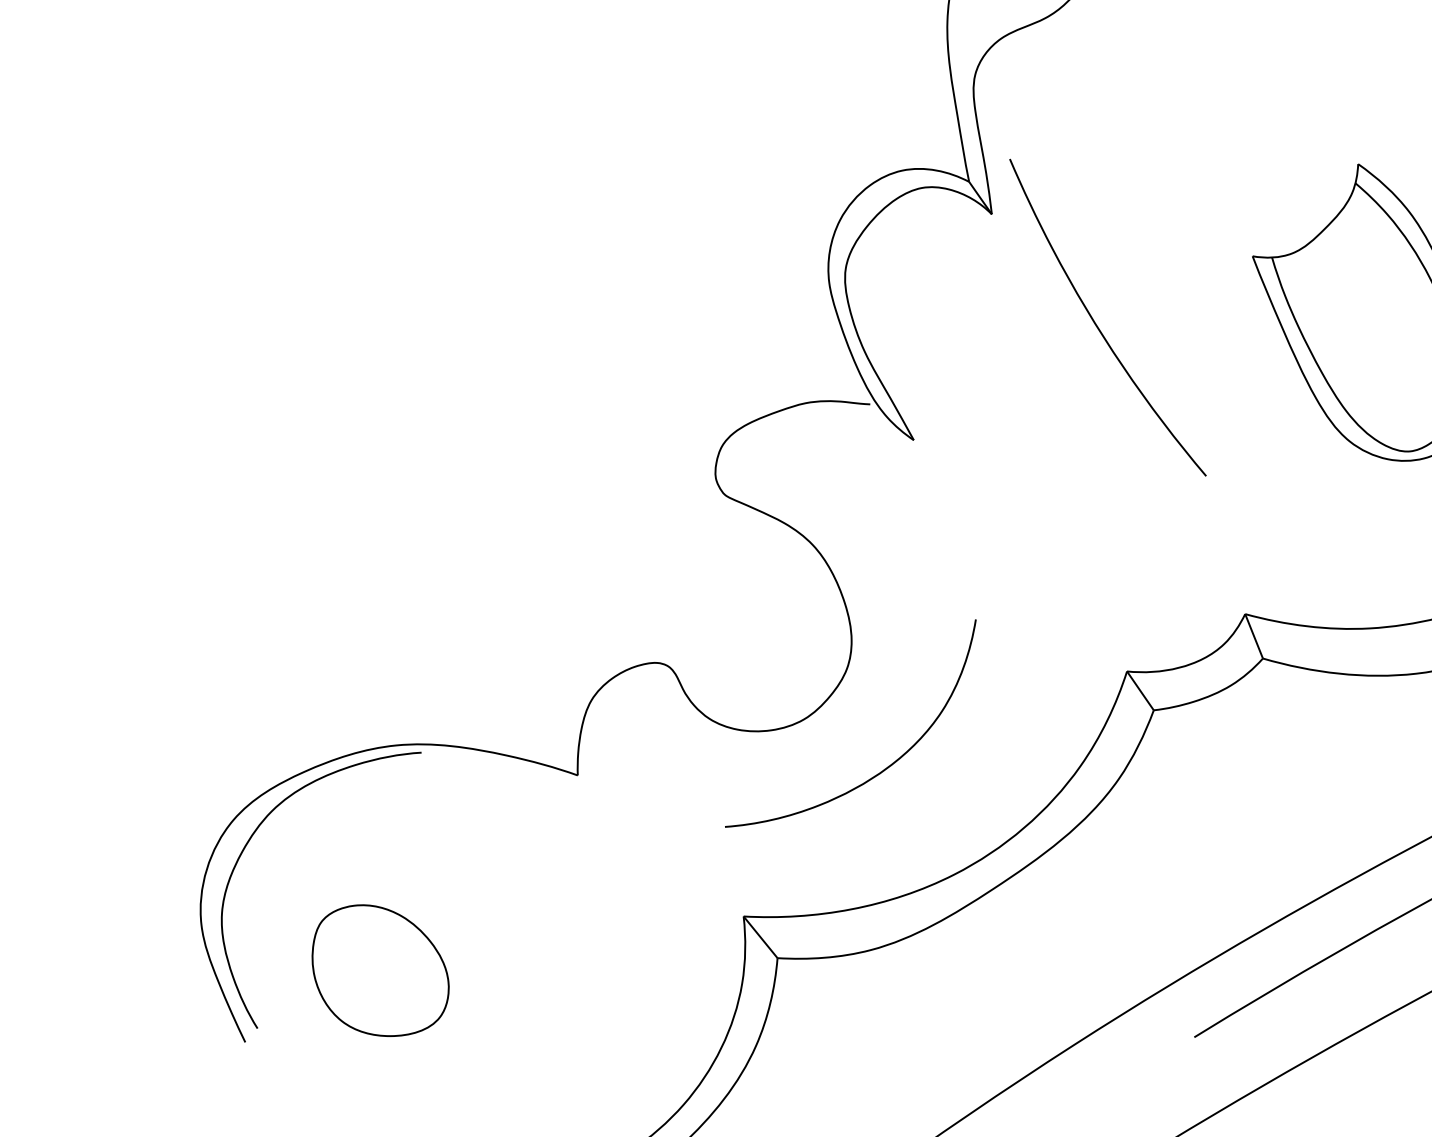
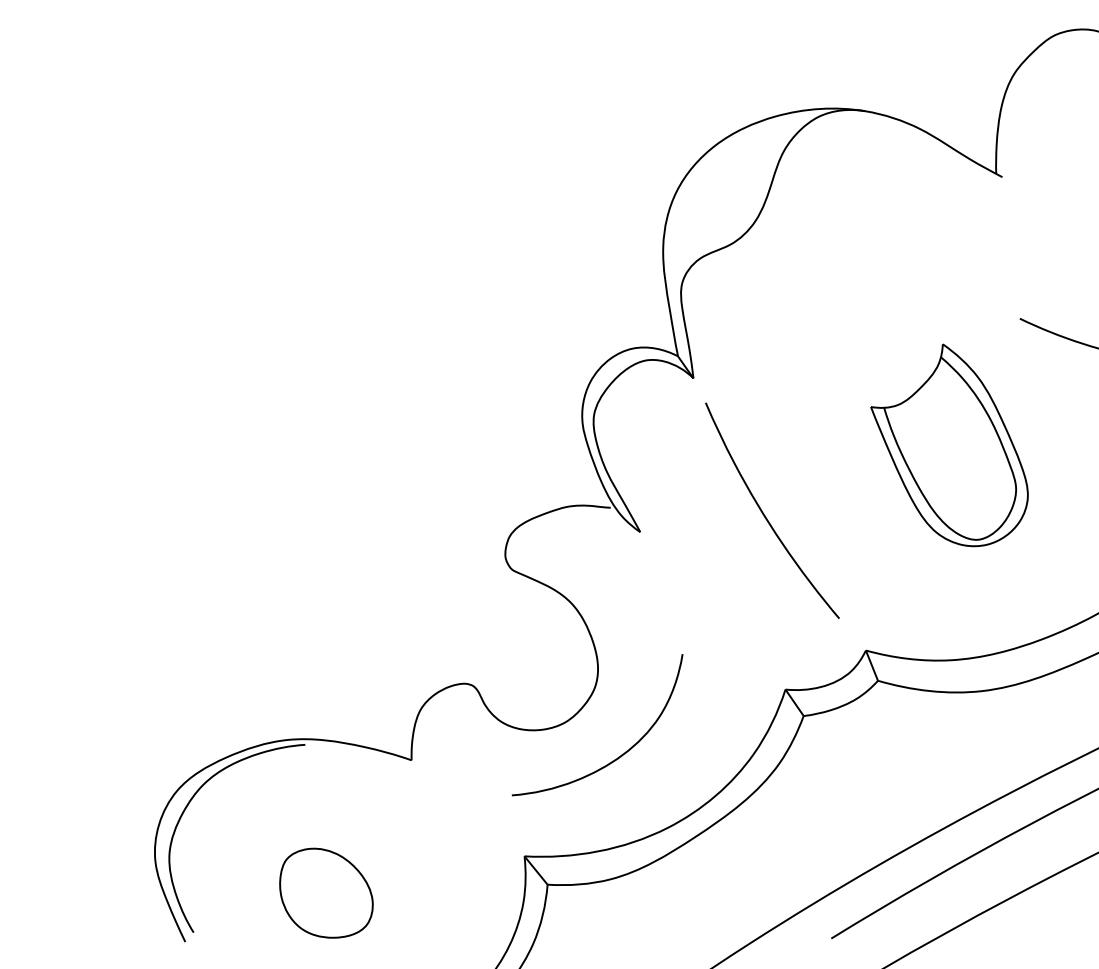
curve: (1096, 321) -> (764, 513), moved
part: (380, 969) -> (326, 892), moved

